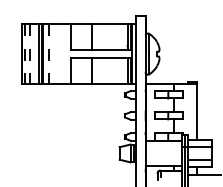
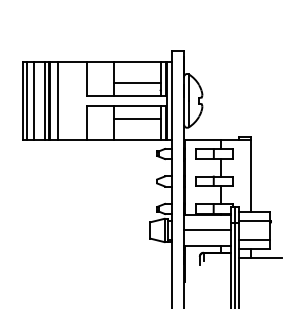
line: (109, 40) -> (136, 82), added
line: (25, 54) -> (27, 101), dashed -> solid
line: (30, 54) -> (33, 101), dashed -> solid
line: (49, 54) -> (58, 101), dashed -> solid
line: (109, 68) -> (136, 119), added
line: (163, 153) -> (207, 230), added

